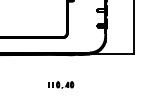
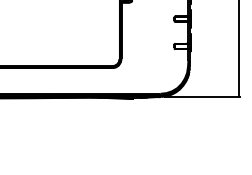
part: (61, 84) -> (109, 150), removed

